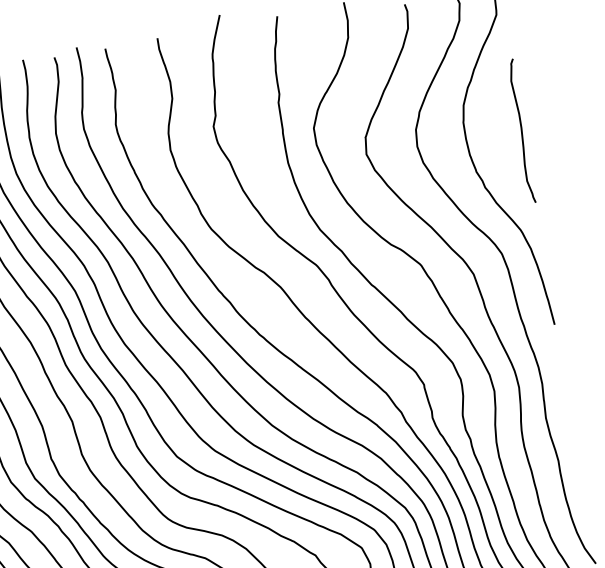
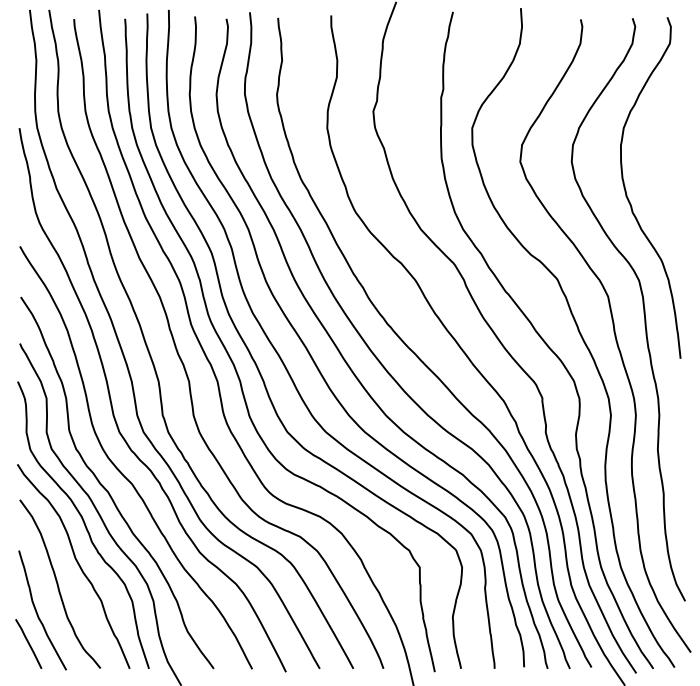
curve: (521, 131) -> (677, 162), removed

